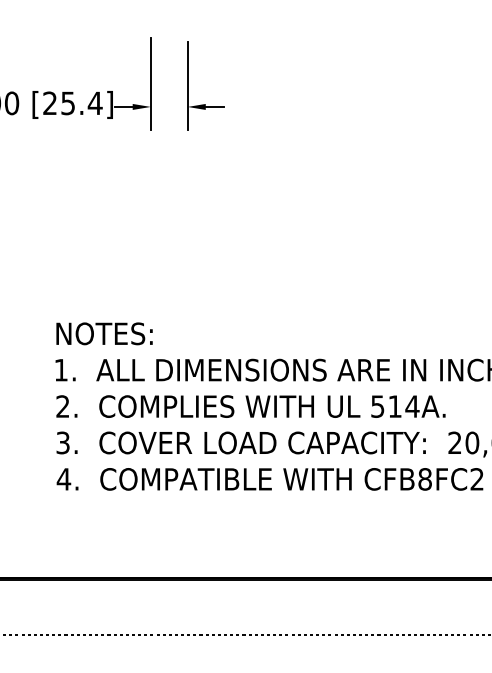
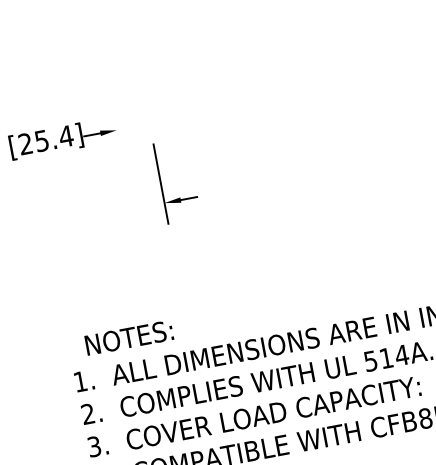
line: (150, 83) -> (112, 109), removed
part: (188, 85) -> (161, 183), moved
text: (104, 333) -> (129, 337), moved

